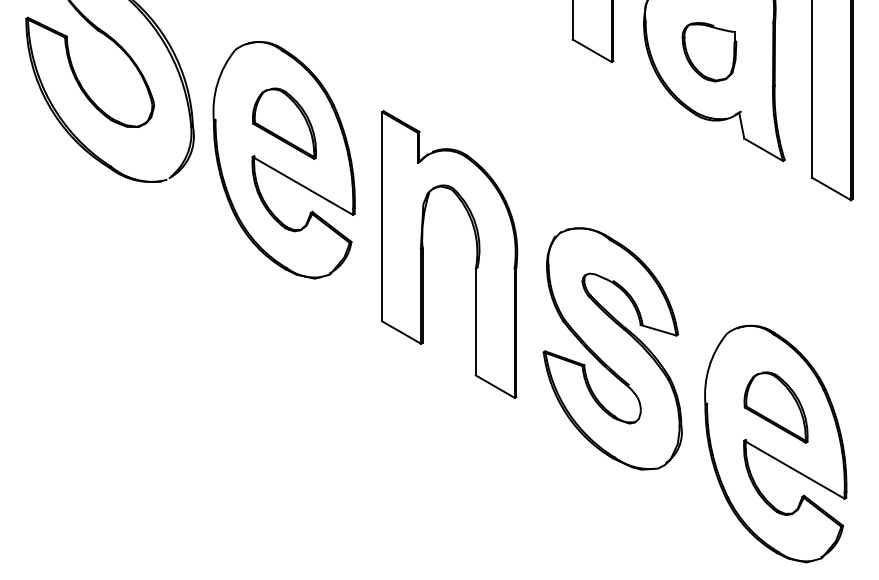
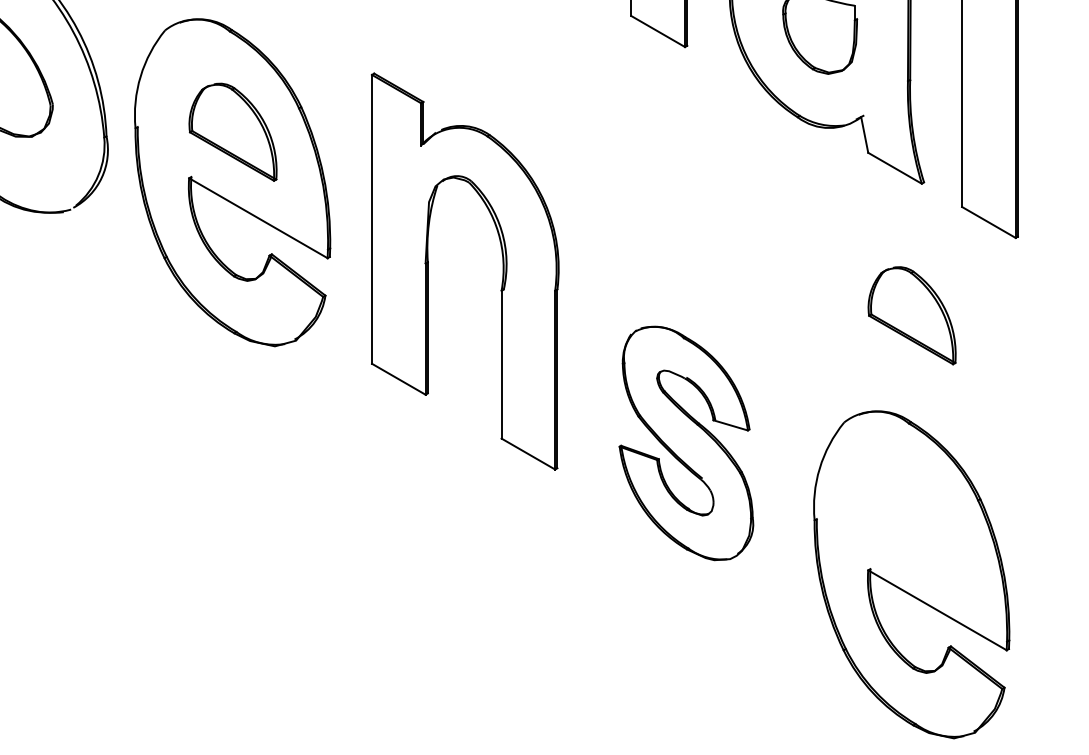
part: (423, 254) -> (429, 271), moved
part: (612, 348) -> (686, 442), size x0.7
part: (775, 407) -> (911, 315), moved

